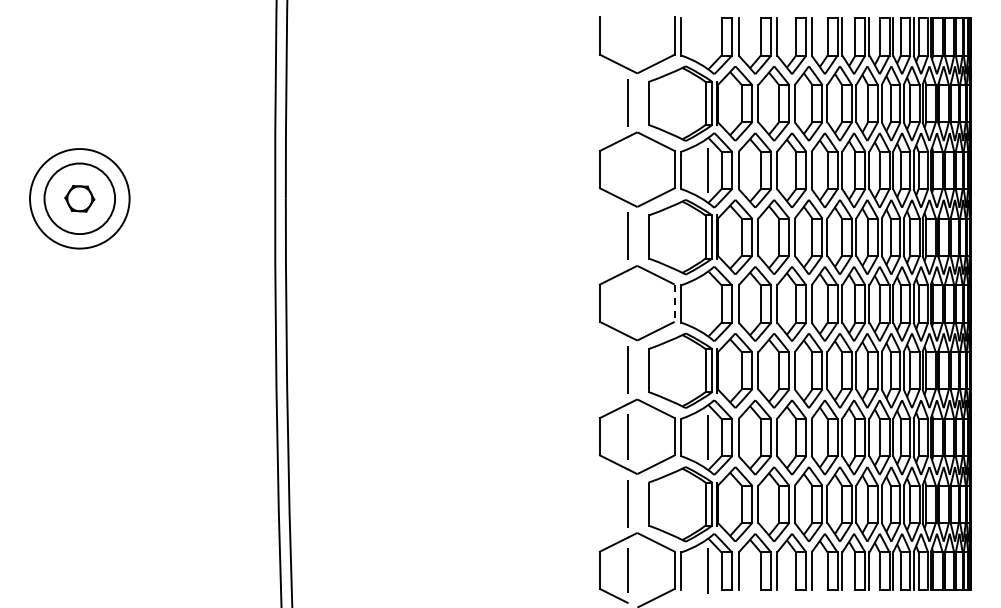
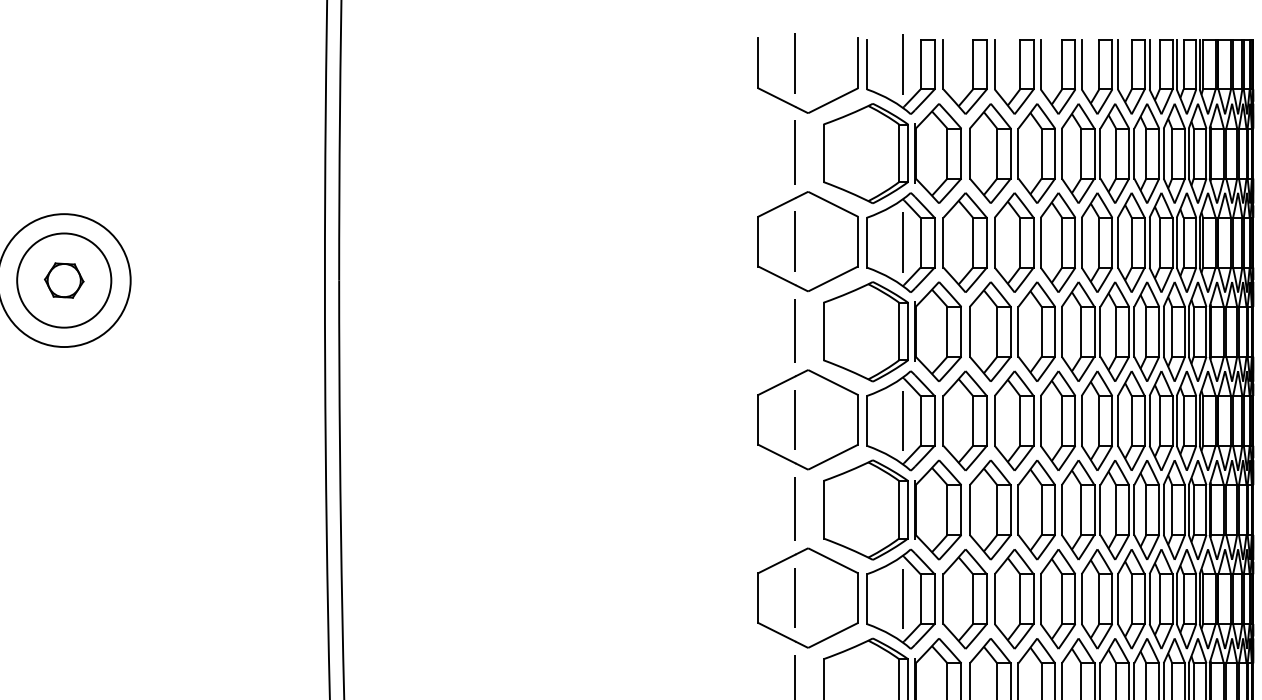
line: (627, 35) -> (795, 62), added
line: (708, 36) -> (903, 63), added
line: (627, 169) -> (795, 241), added
line: (627, 302) -> (795, 418), added
line: (674, 303) -> (857, 420), dashed -> solid
line: (708, 303) -> (903, 420), added

